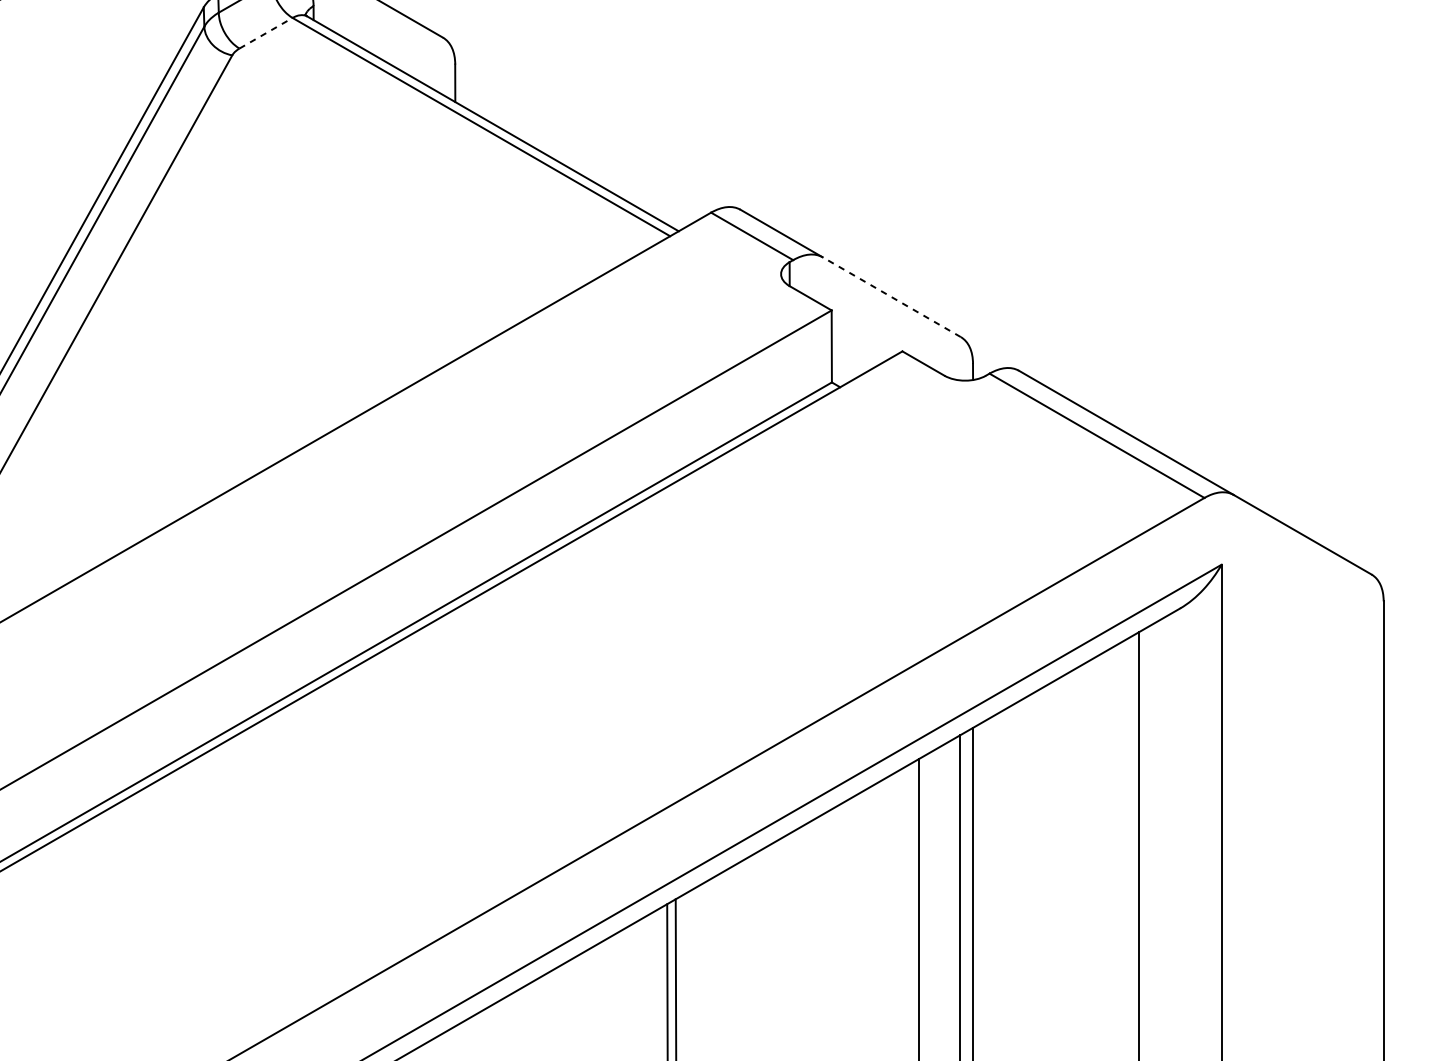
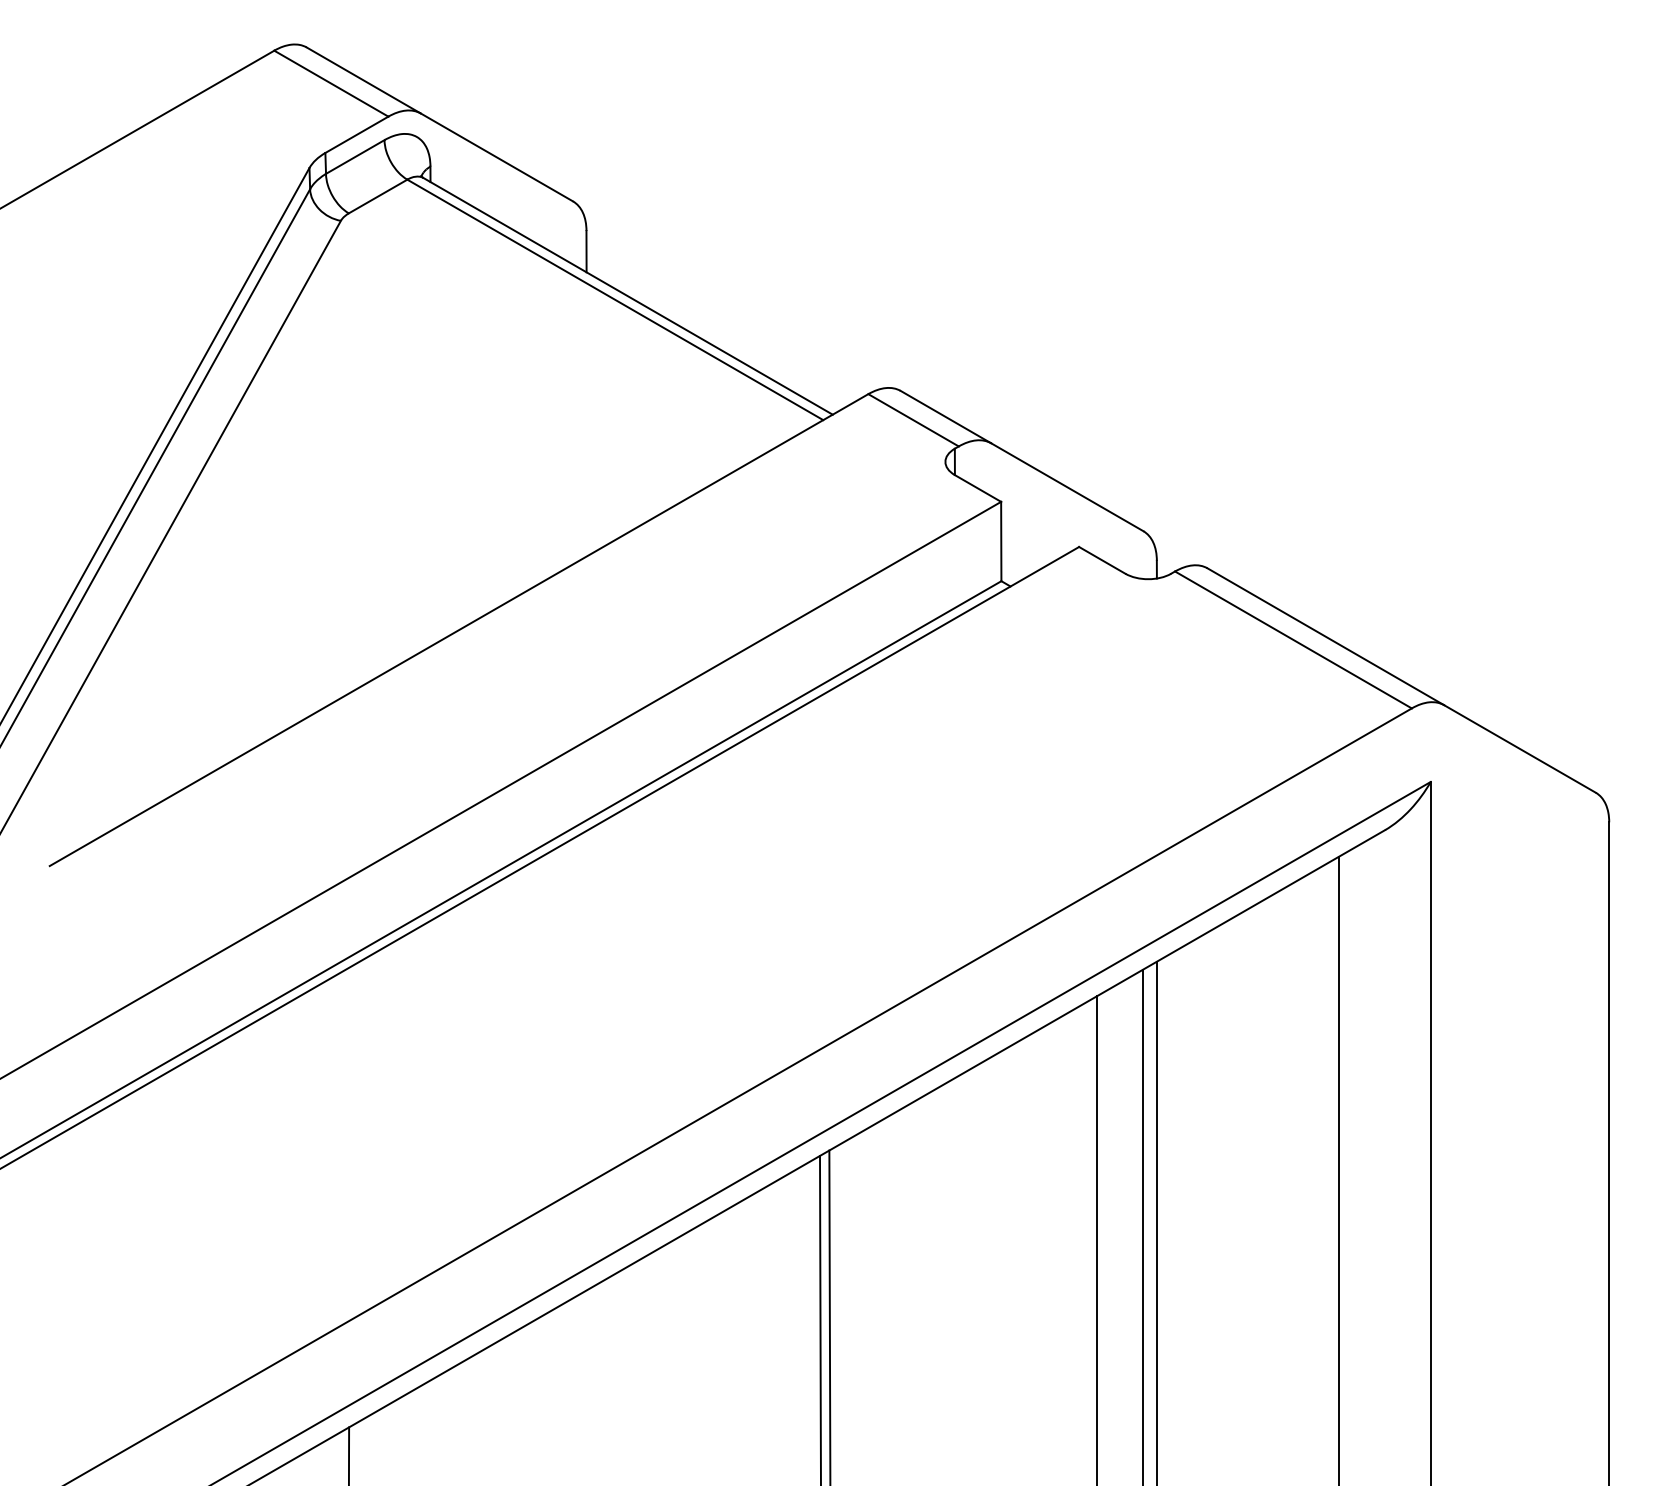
line: (266, 33) -> (378, 196), dashed -> solid
line: (891, 297) -> (1067, 487), dashed -> solid

